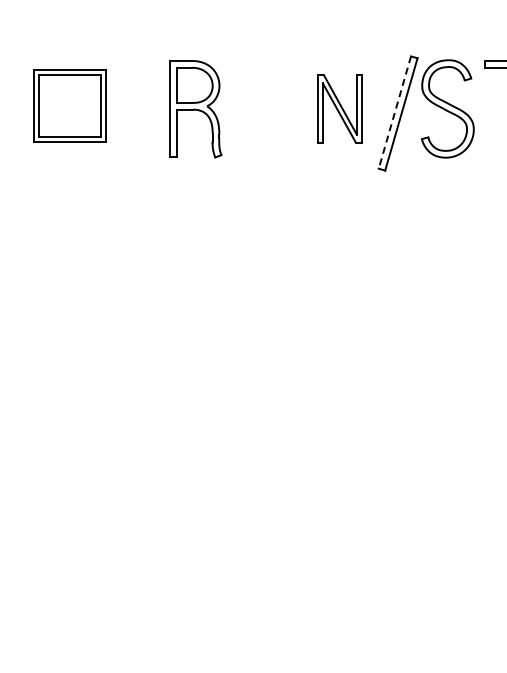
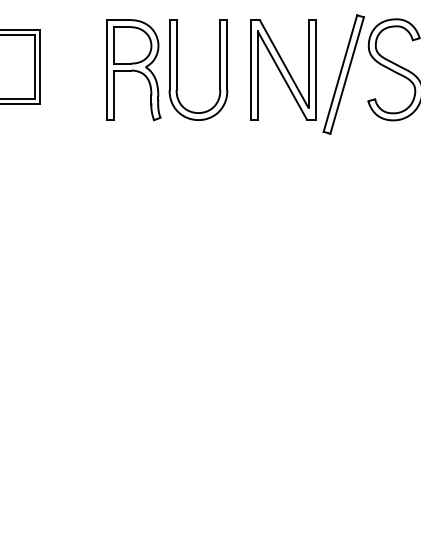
part: (339, 108) -> (282, 69), size x1.43
part: (237, 109) -> (177, 70), added
line: (394, 113) -> (340, 74), dashed -> solid

